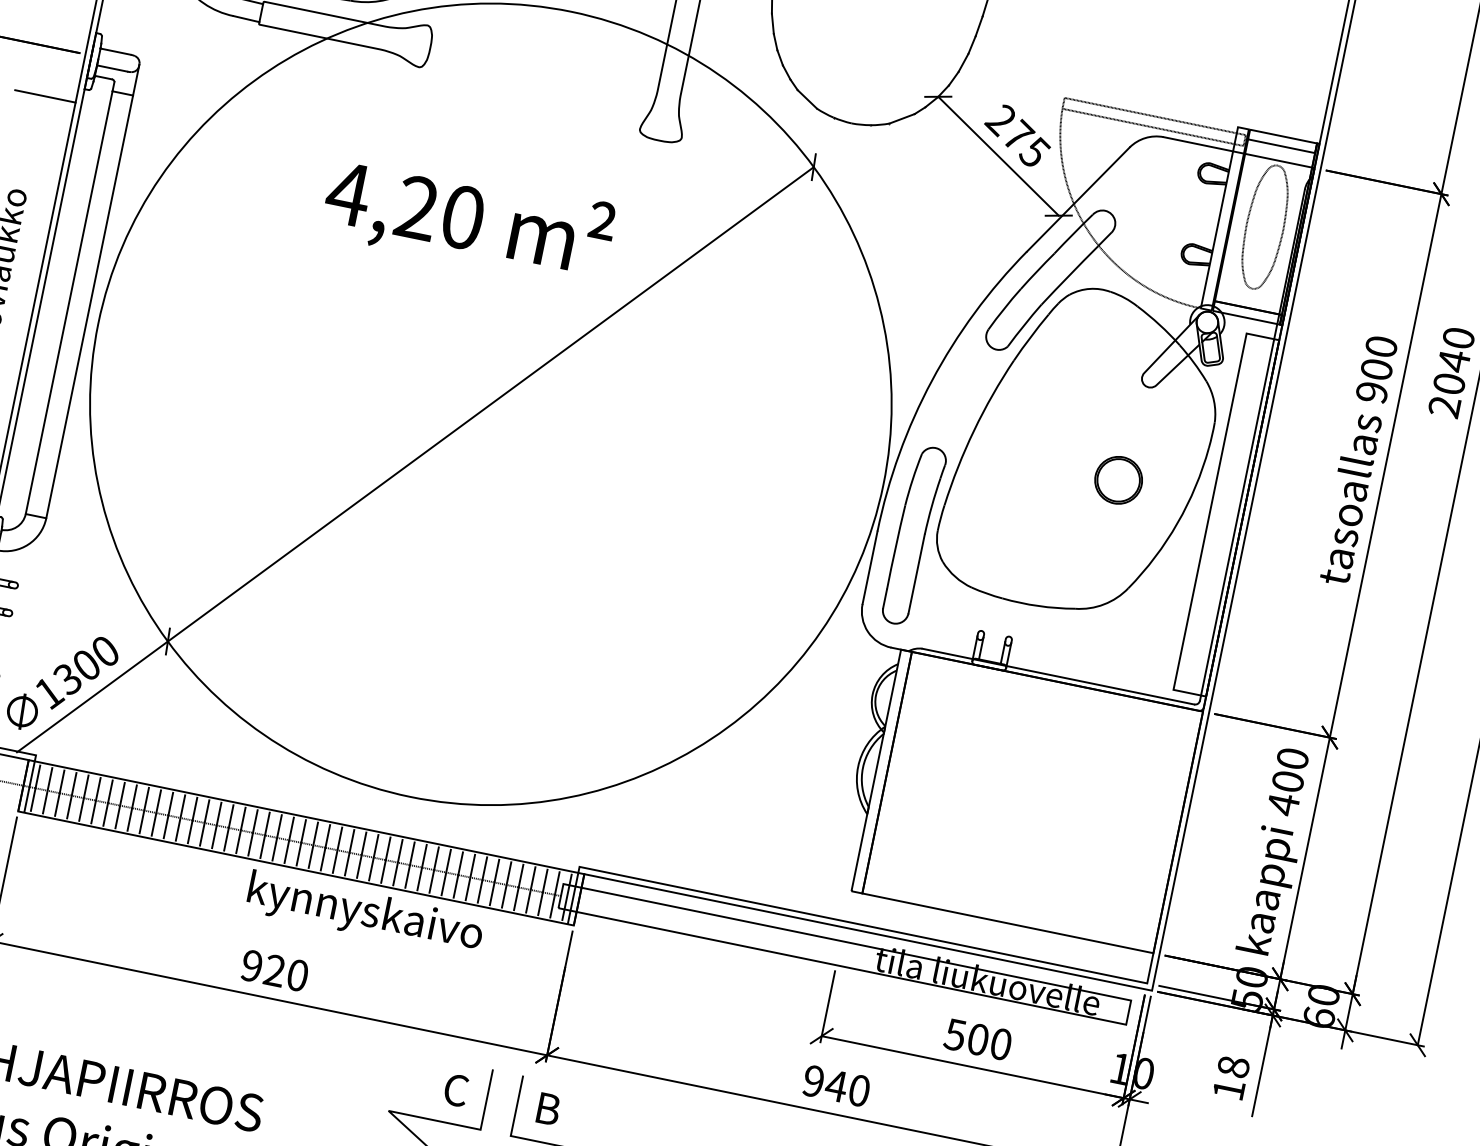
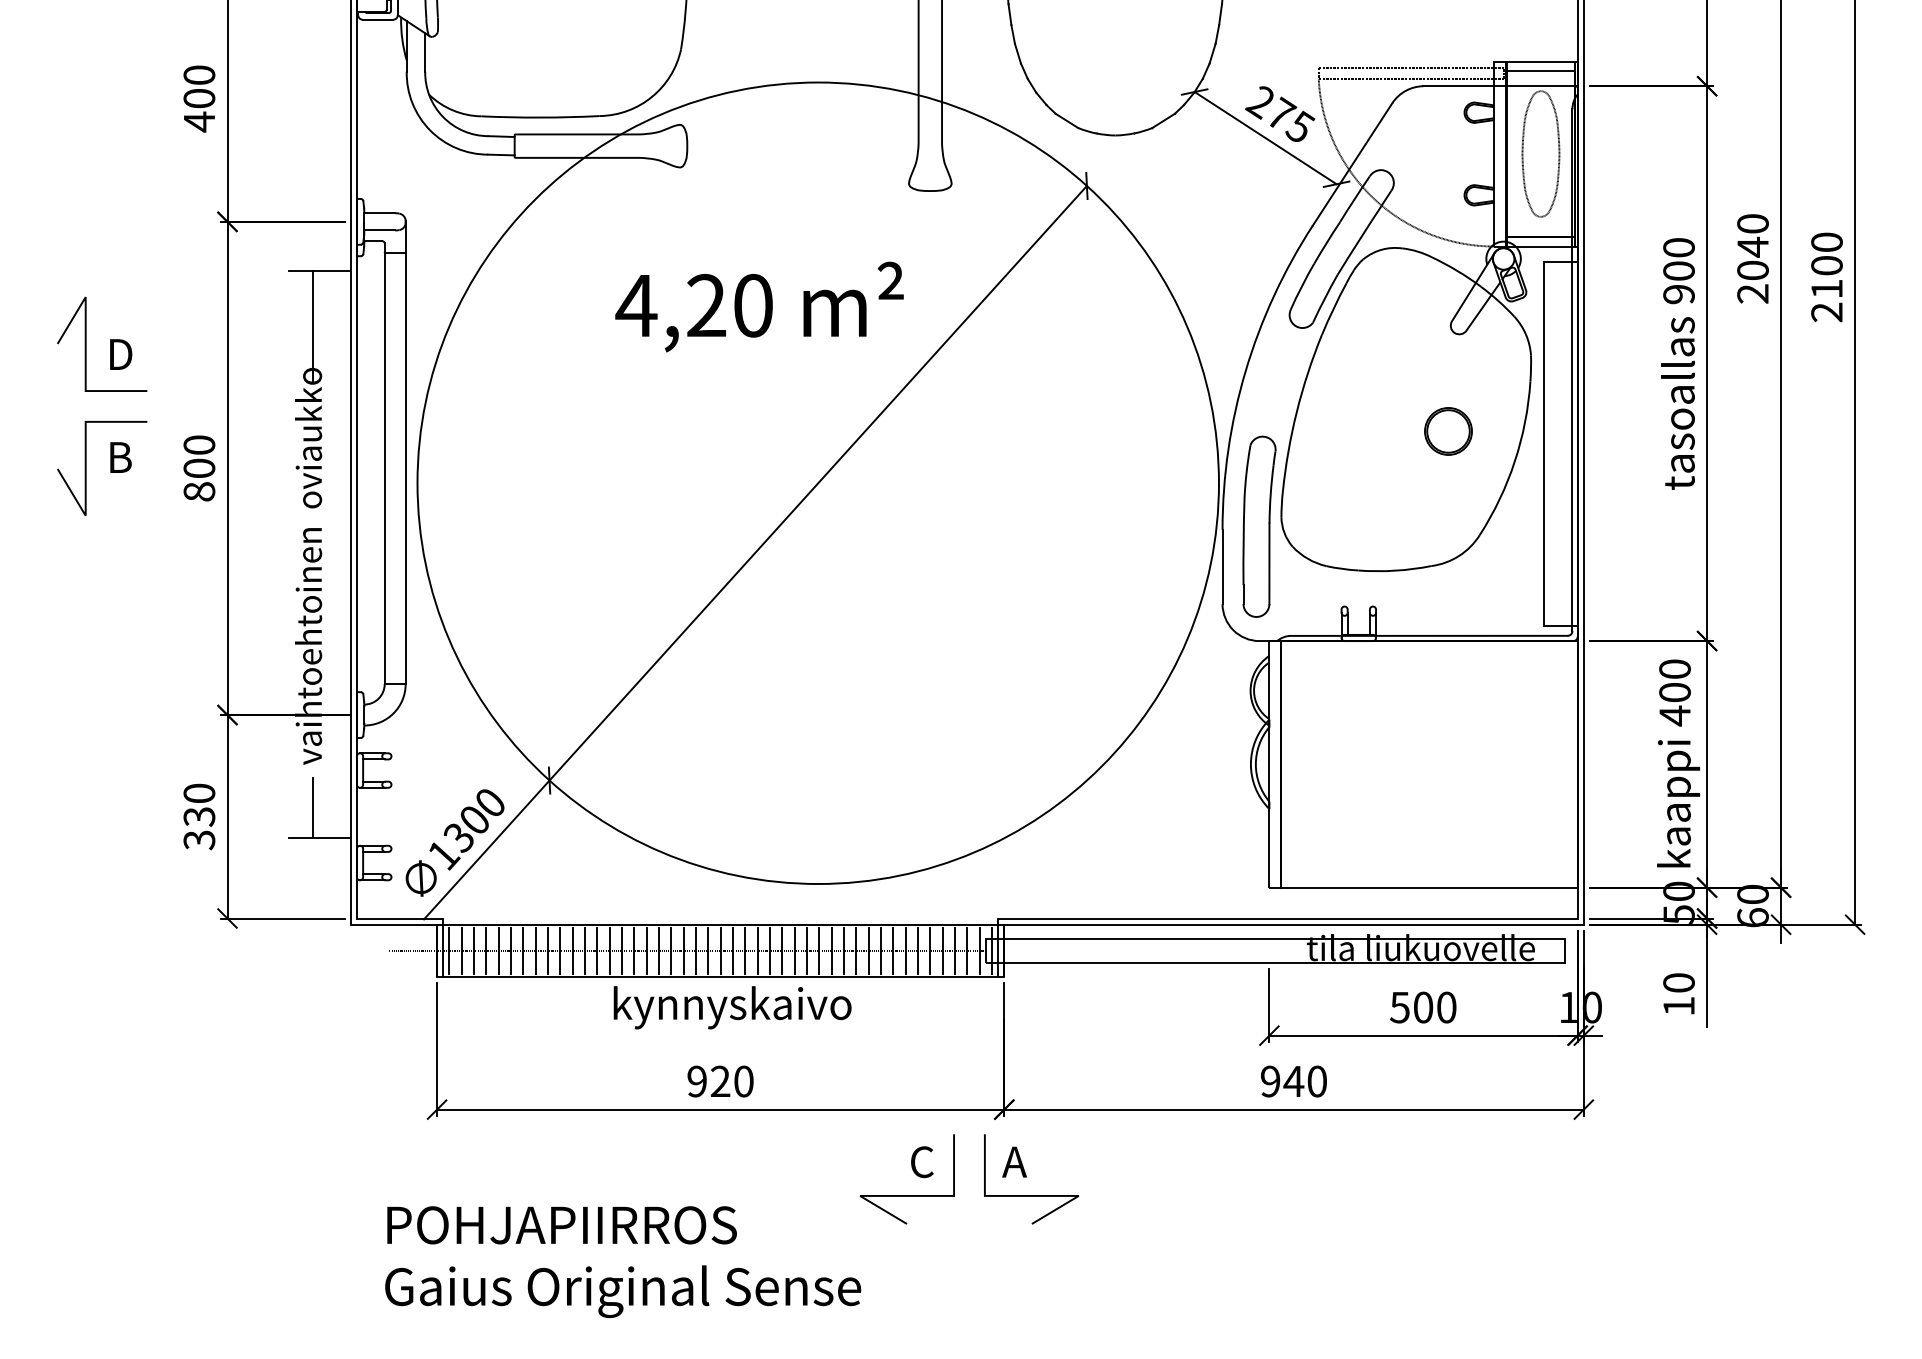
line: (26, 149) -> (312, 326), added
text: (365, 913) -> (732, 1007), moved
text: (1233, 1066) -> (1678, 982), 18 -> 10
text: (546, 1108) -> (1014, 1161), B -> A

